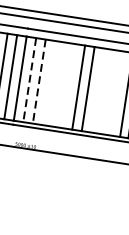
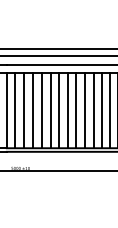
line: (29, 80) -> (15, 110), dashed -> solid
line: (38, 81) -> (23, 110), dashed -> solid
line: (48, 83) -> (32, 110), added
line: (59, 84) -> (42, 110), added
line: (68, 86) -> (50, 110), added
line: (97, 90) -> (76, 110), added
line: (107, 92) -> (85, 110), added
line: (116, 93) -> (93, 110), added

